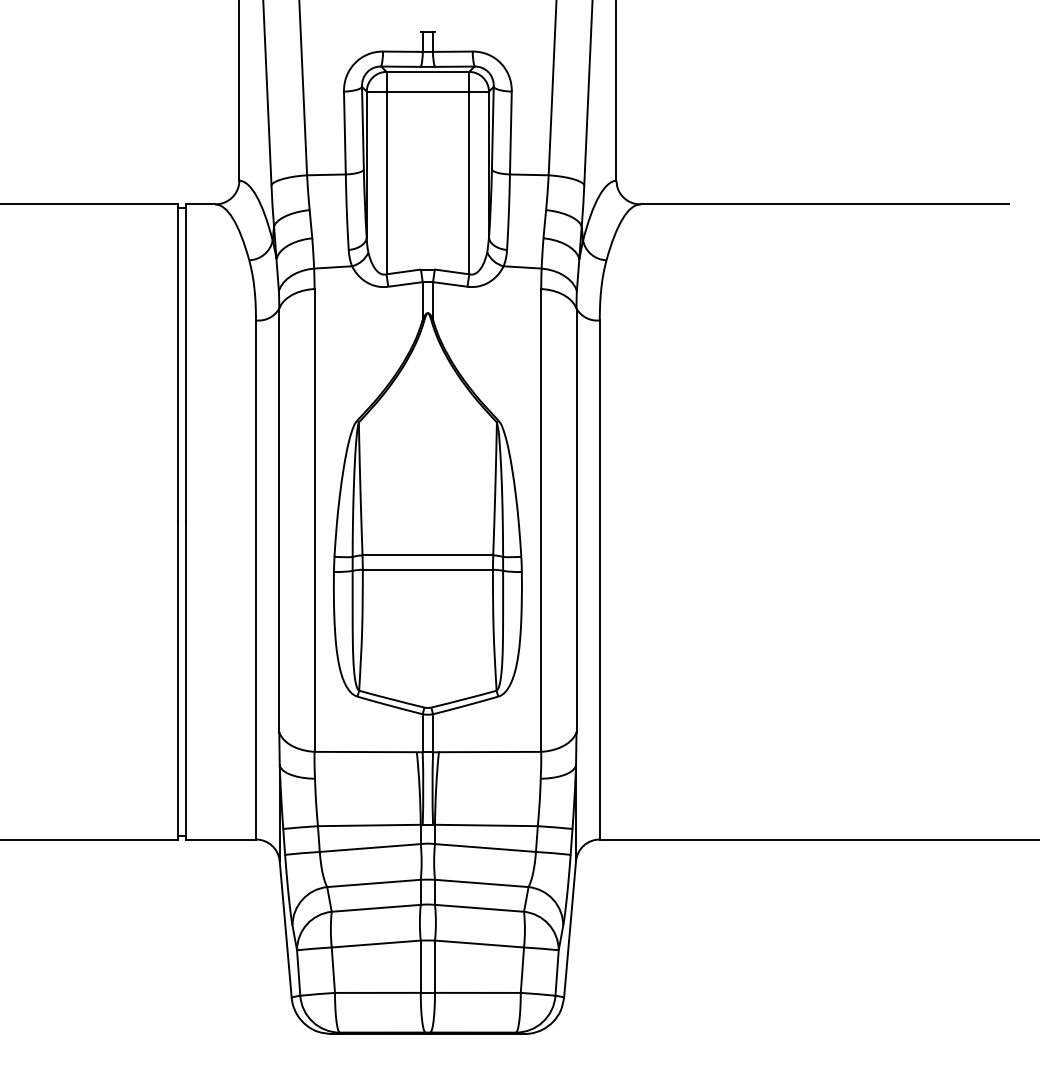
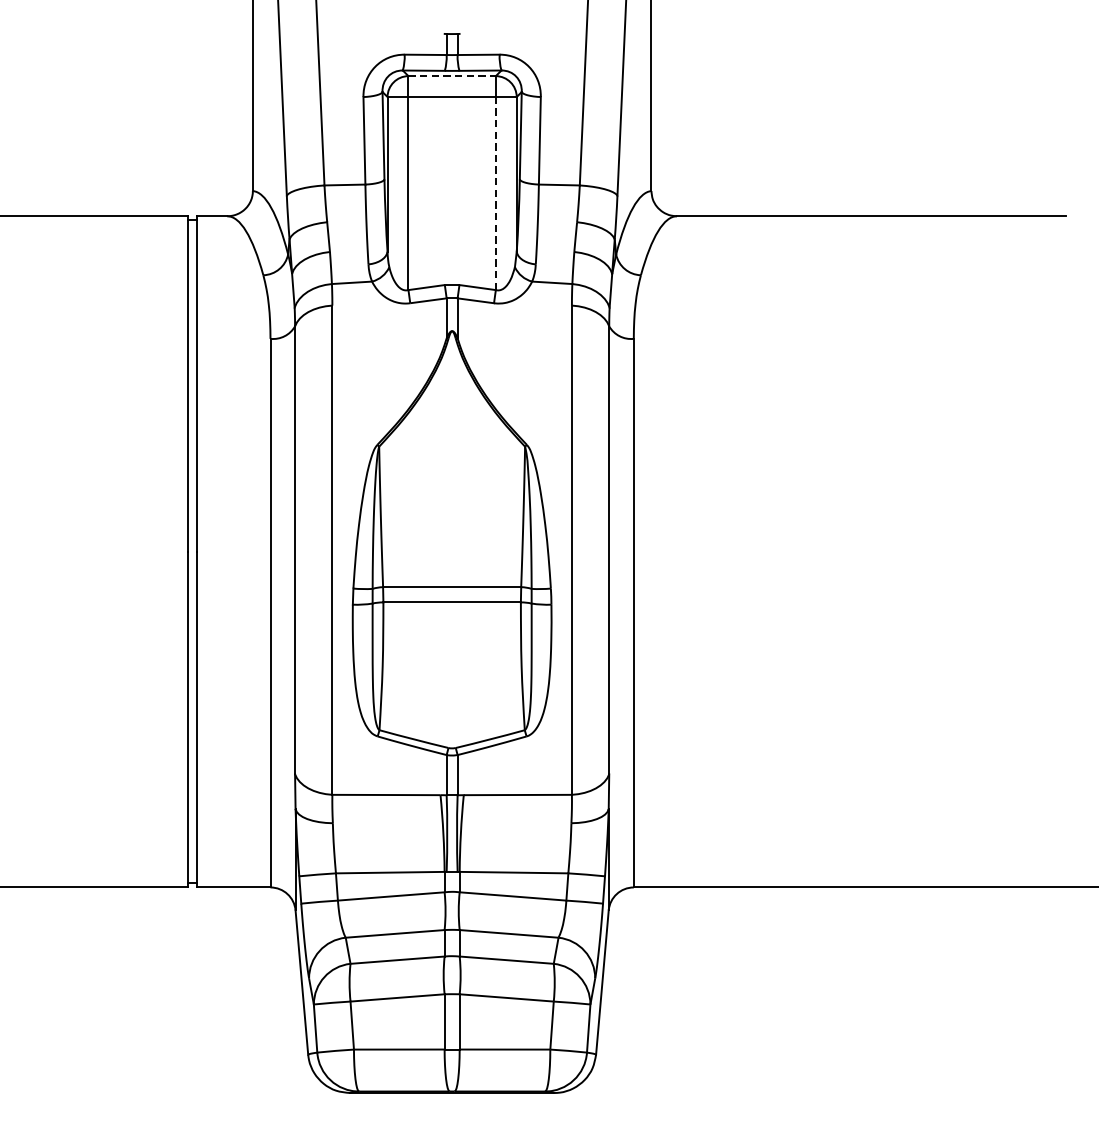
line: (428, 71) -> (452, 75), solid -> dashed
line: (469, 182) -> (496, 193), solid -> dashed

